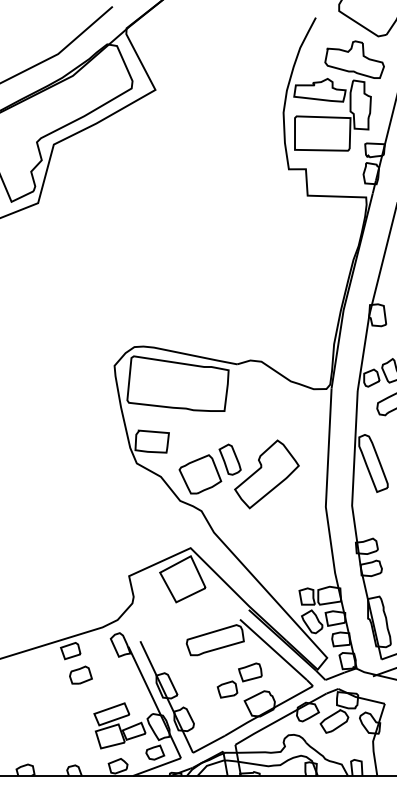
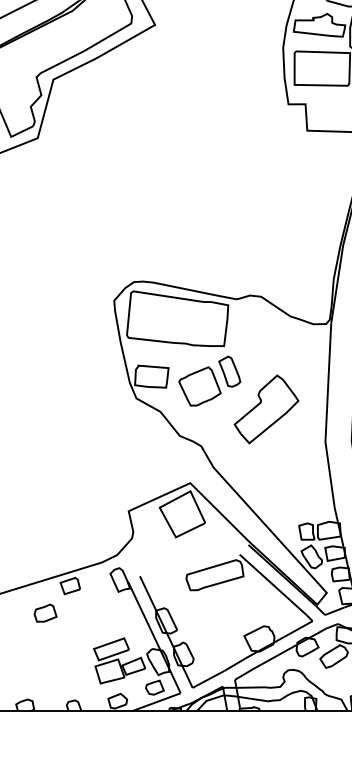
part: (209, 468) -> (209, 380), moved
part: (80, 674) -> (45, 612), moved
part: (239, 680) -> (239, 615), removed

